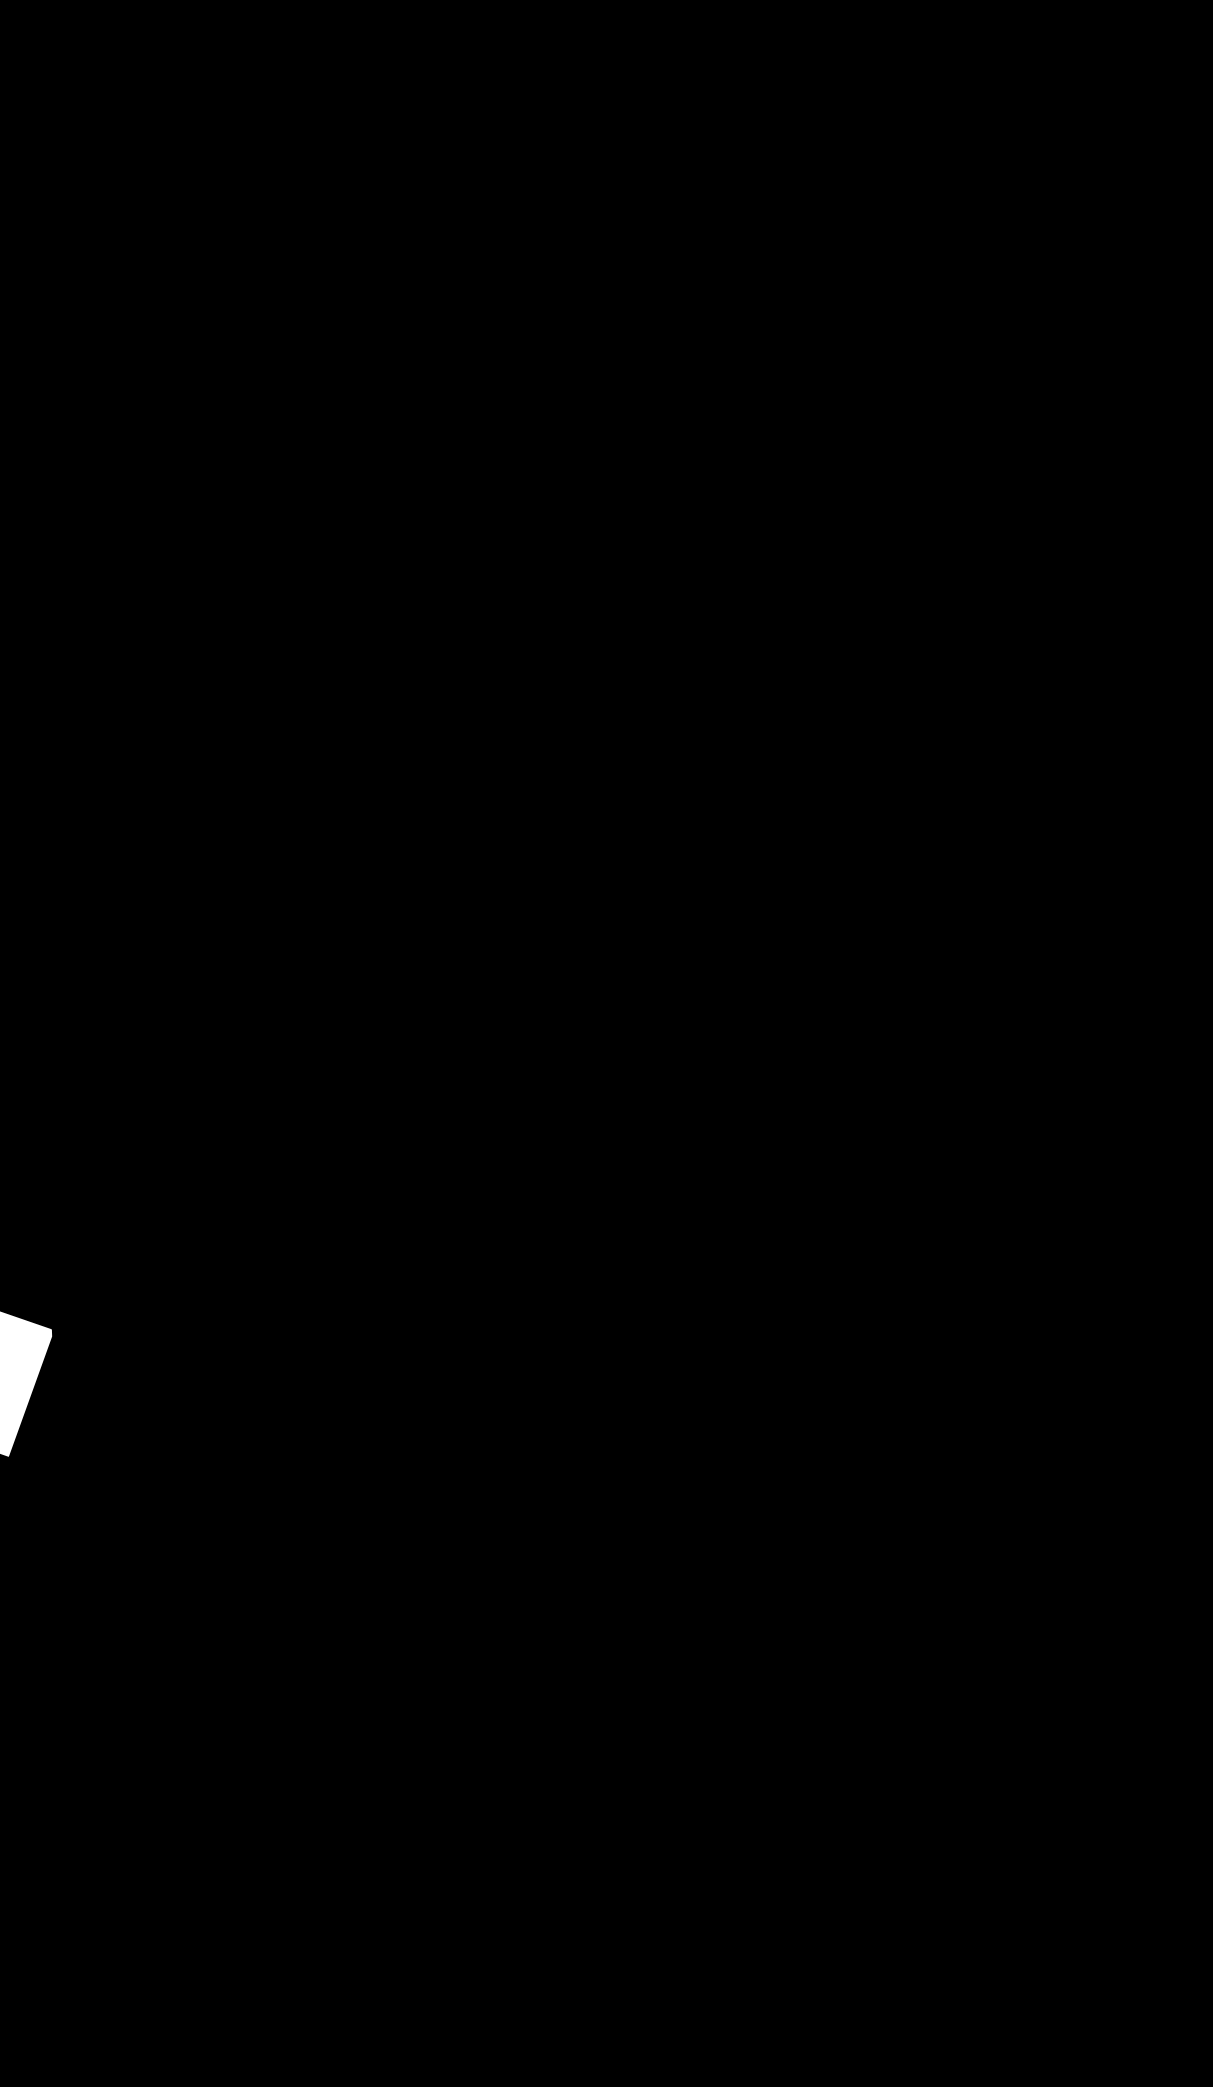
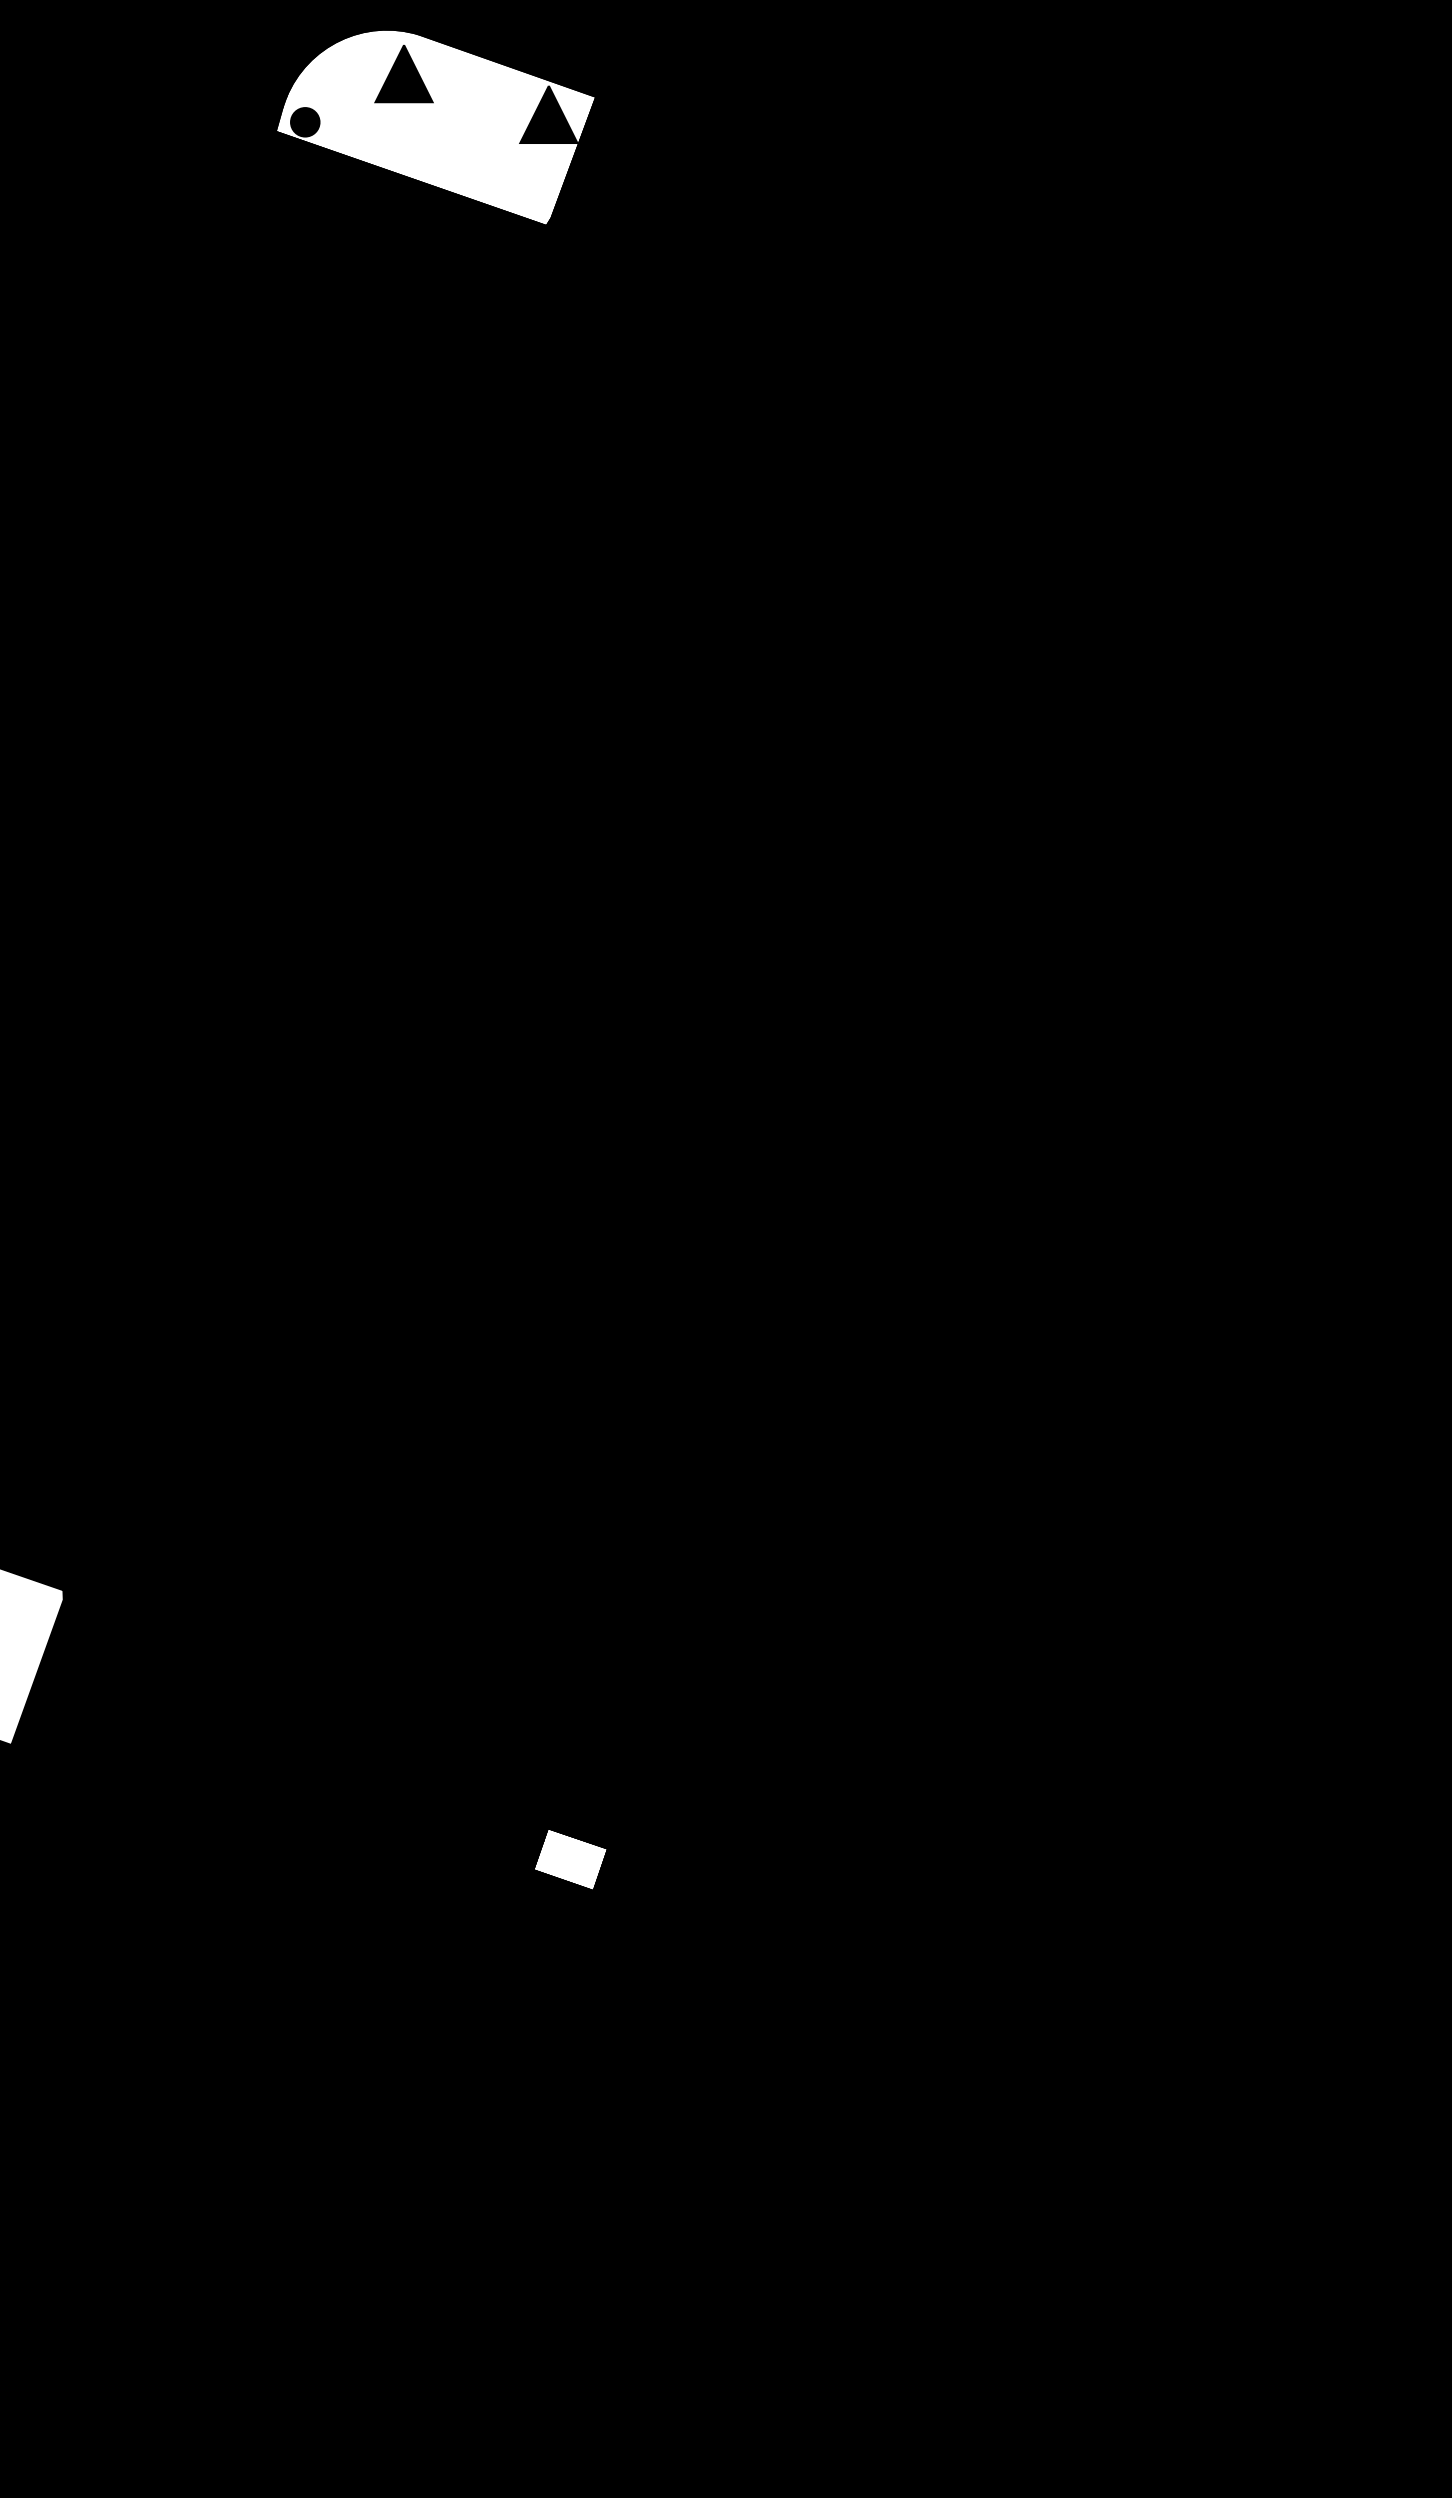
fill: (363, 106) -> (435, 127), removed
fill: (476, 1553) -> (570, 1859), removed

